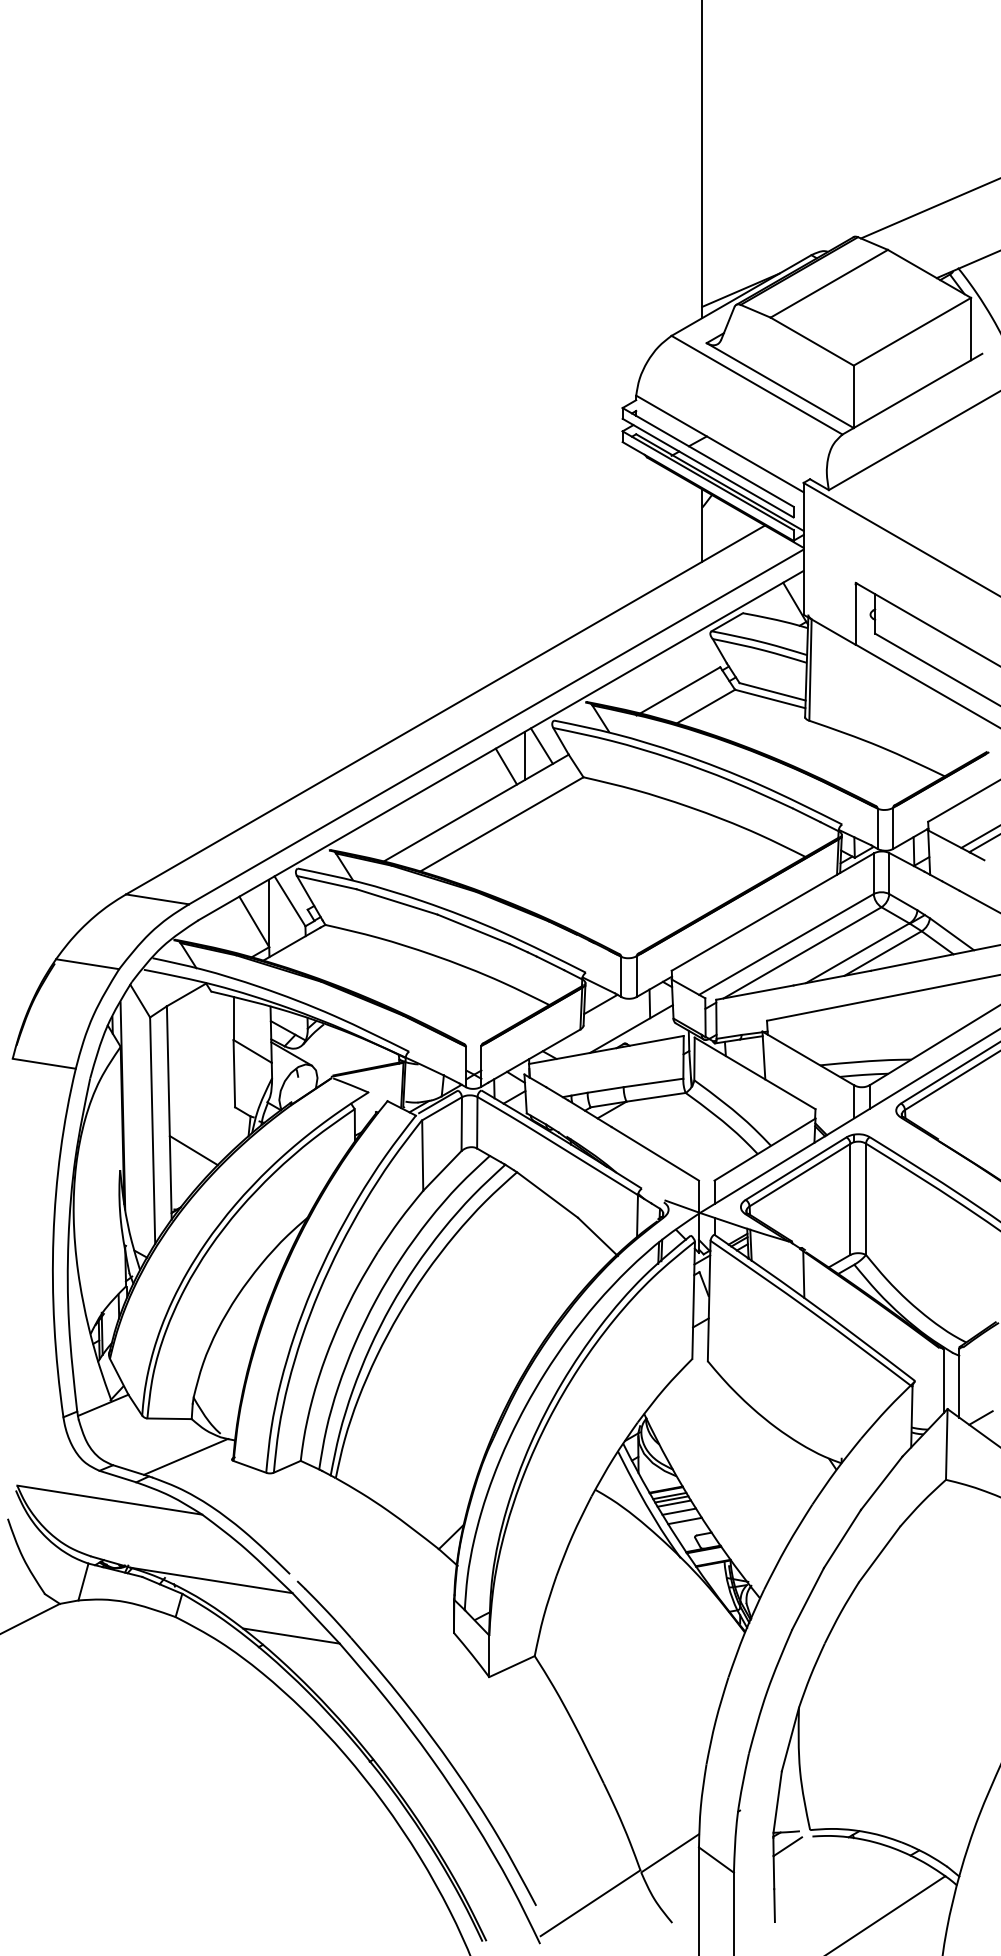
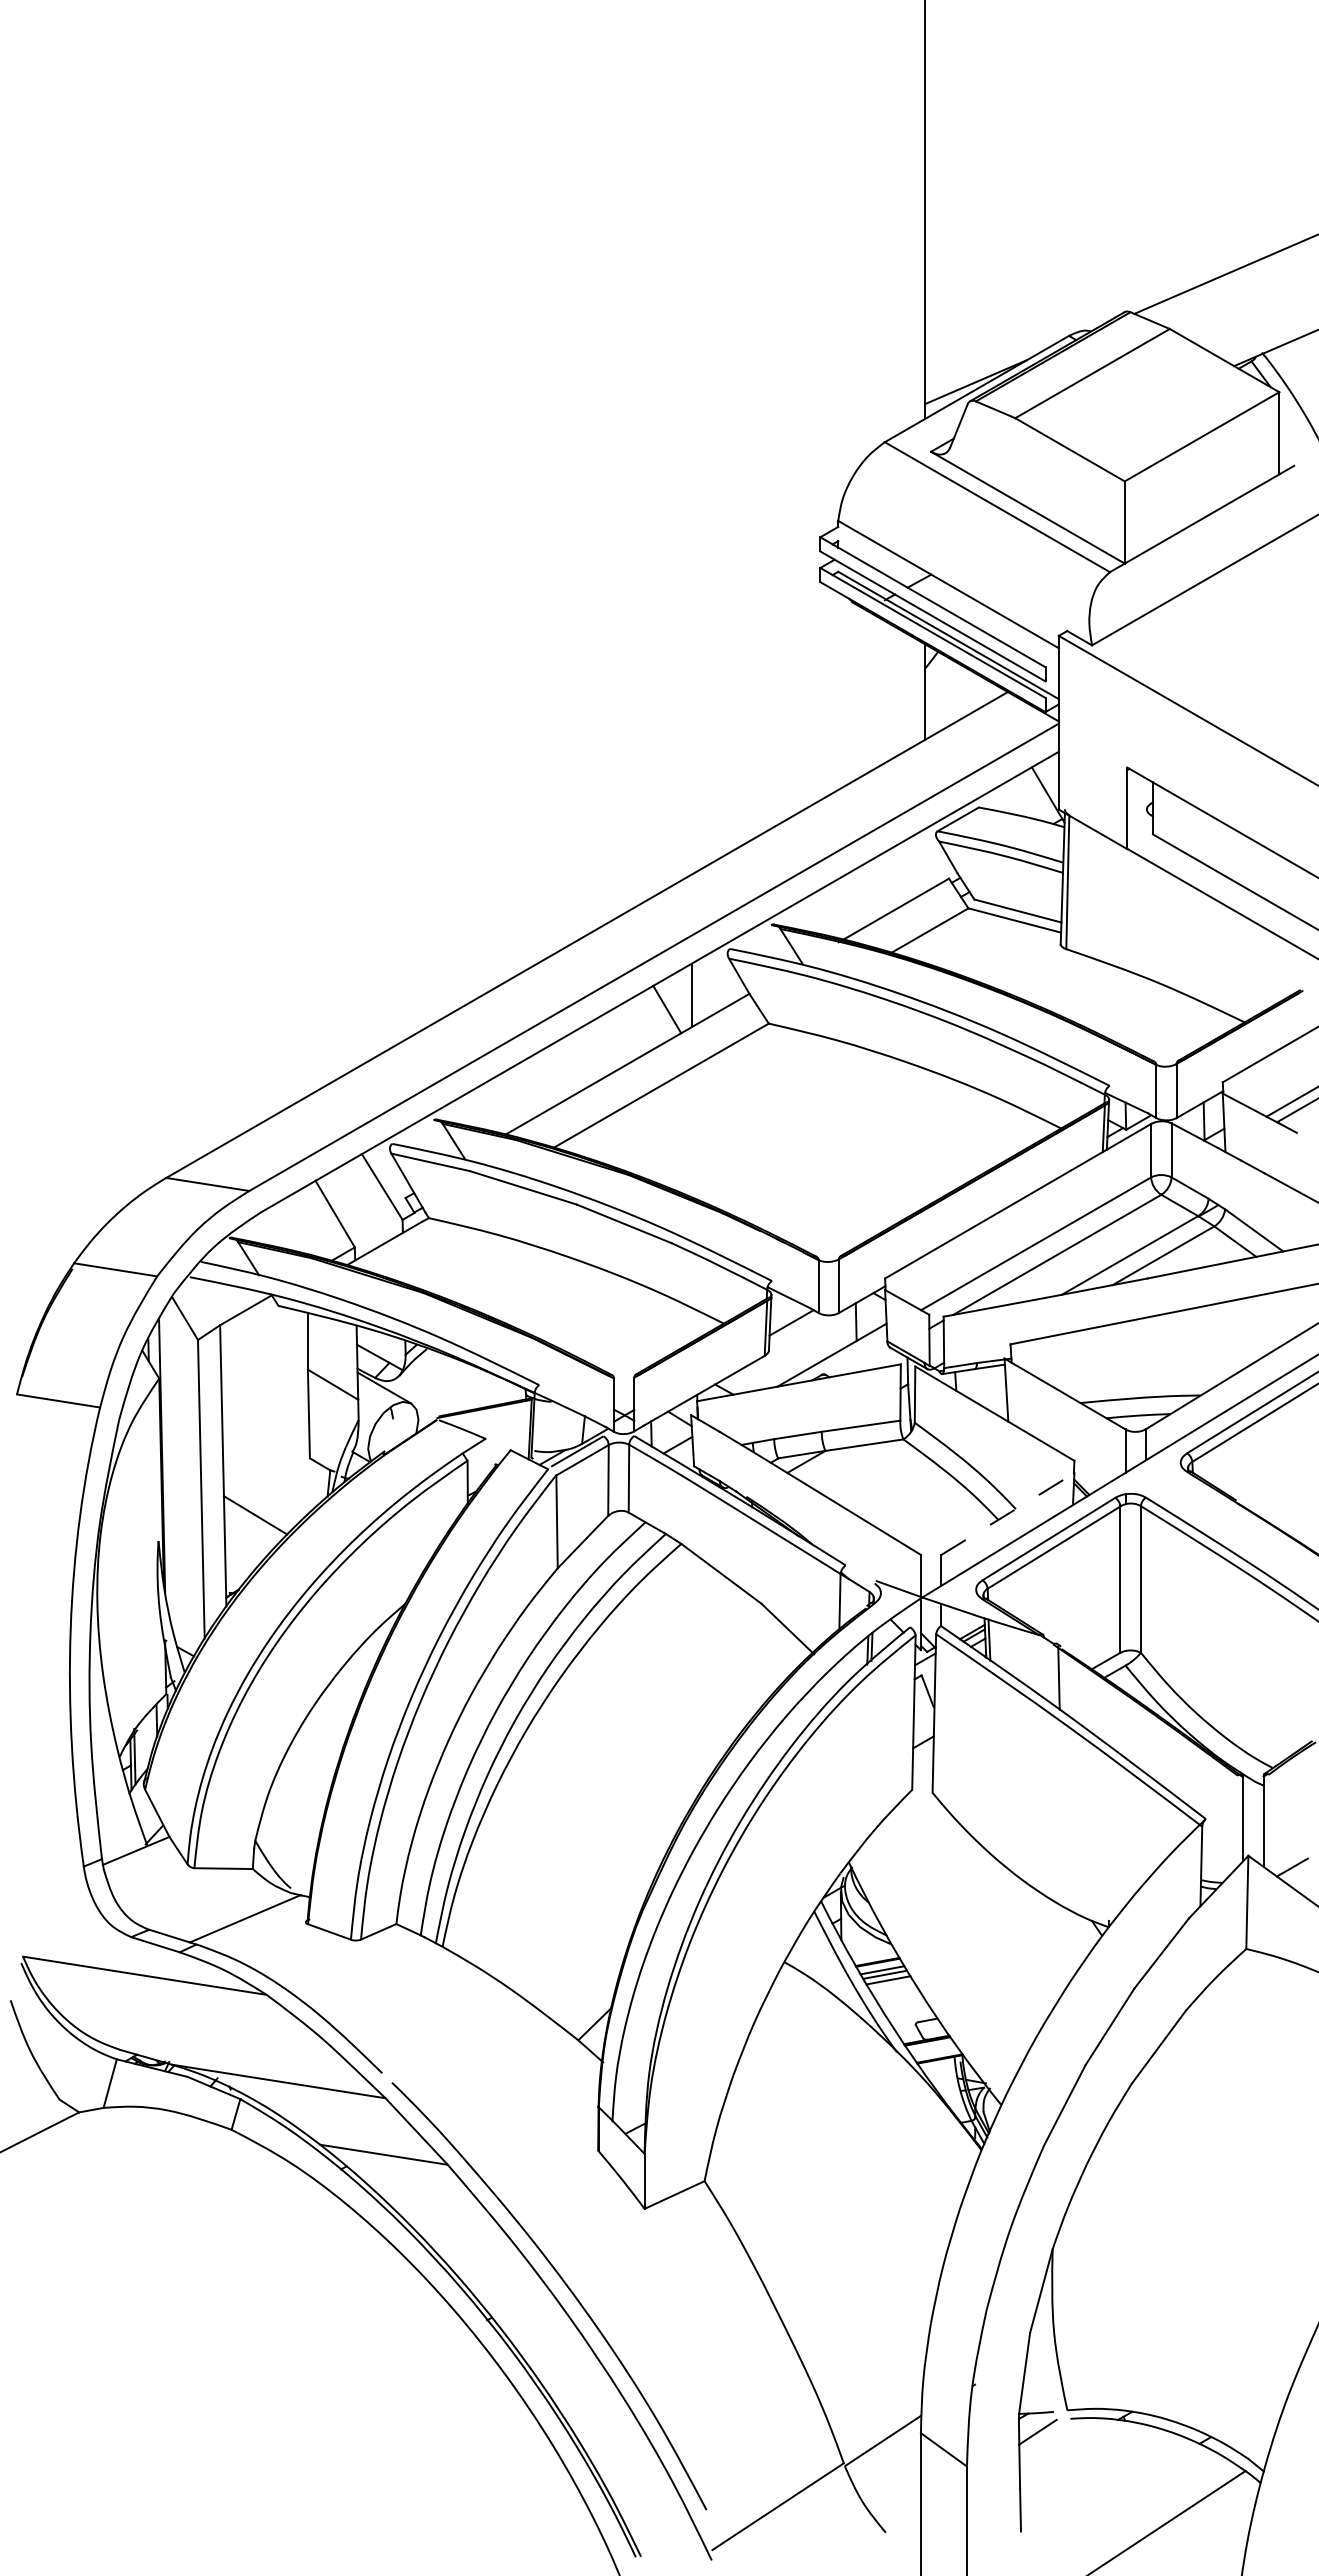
line: (541, 746) -> (713, 982), removed
line: (268, 912) -> (353, 1201), removed
line: (765, 1149) -> (1008, 1513), solid -> dashed
line: (678, 1511) -> (894, 1990), removed
line: (684, 1521) -> (902, 2003), removed

